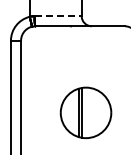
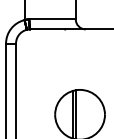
line: (58, 16) -> (52, 19), dashed -> solid

